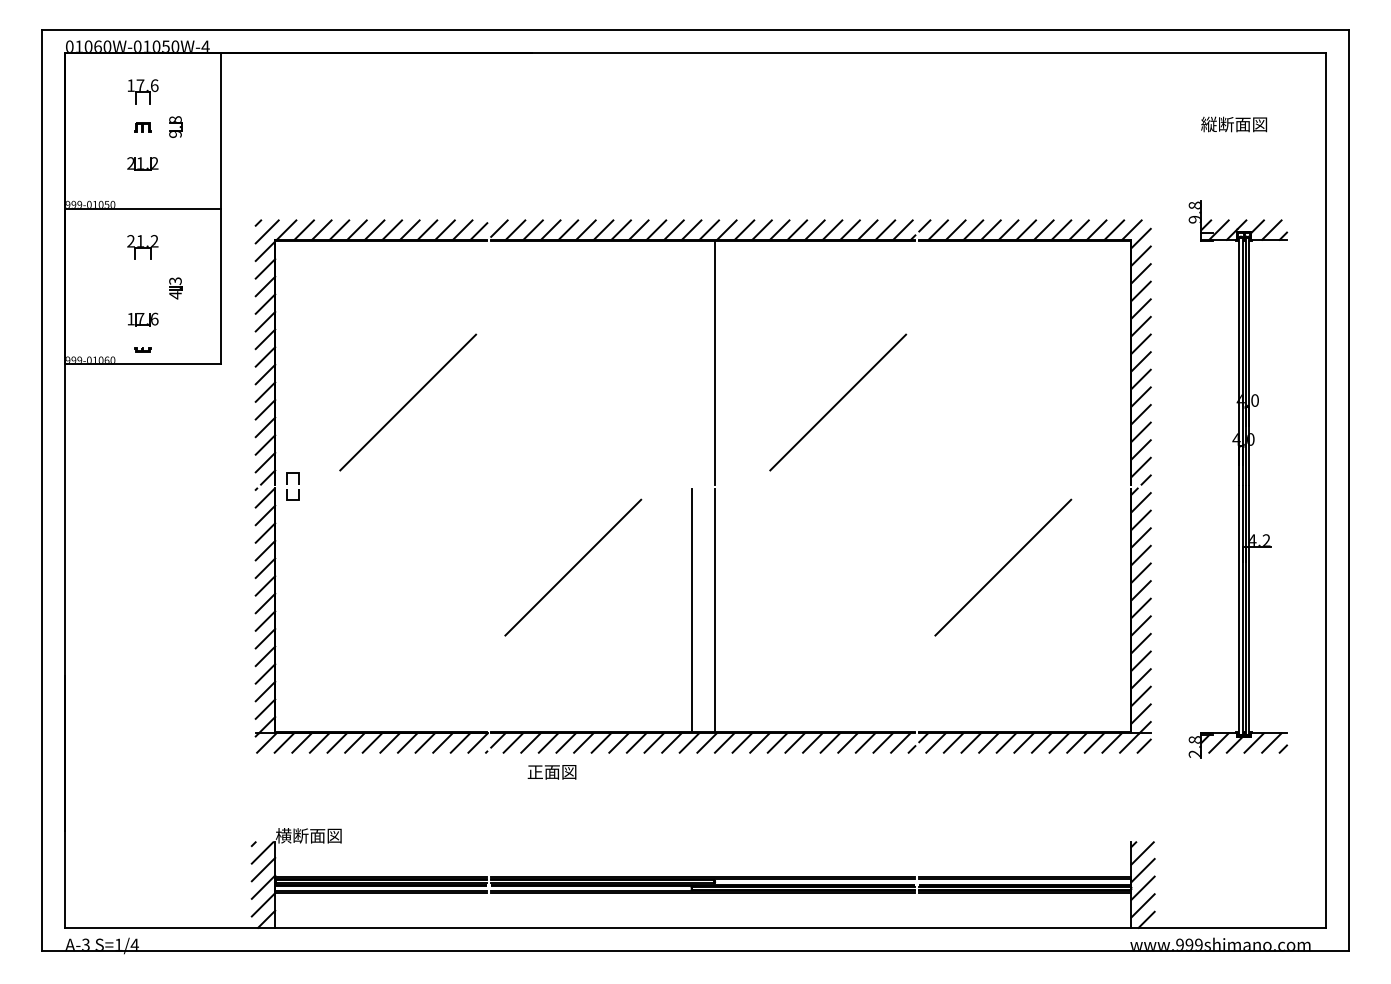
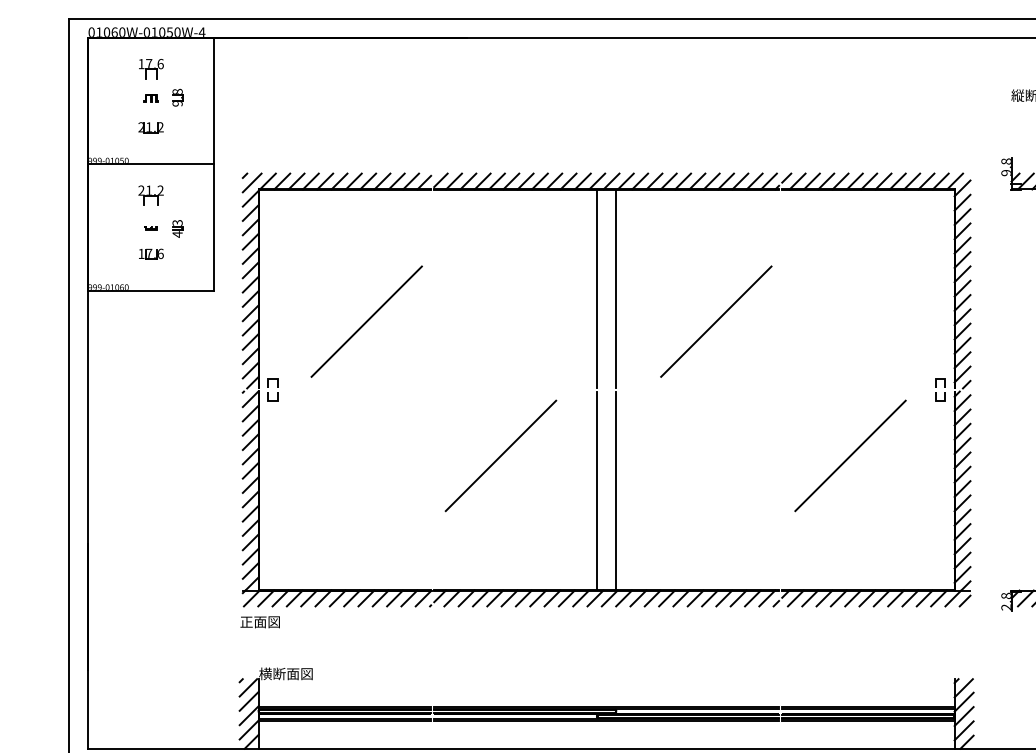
part: (142, 349) -> (150, 228), moved
line: (691, 362) -> (597, 289), added
part: (1113, 486) -> (940, 389), added
text: (551, 772) -> (259, 622), moved

